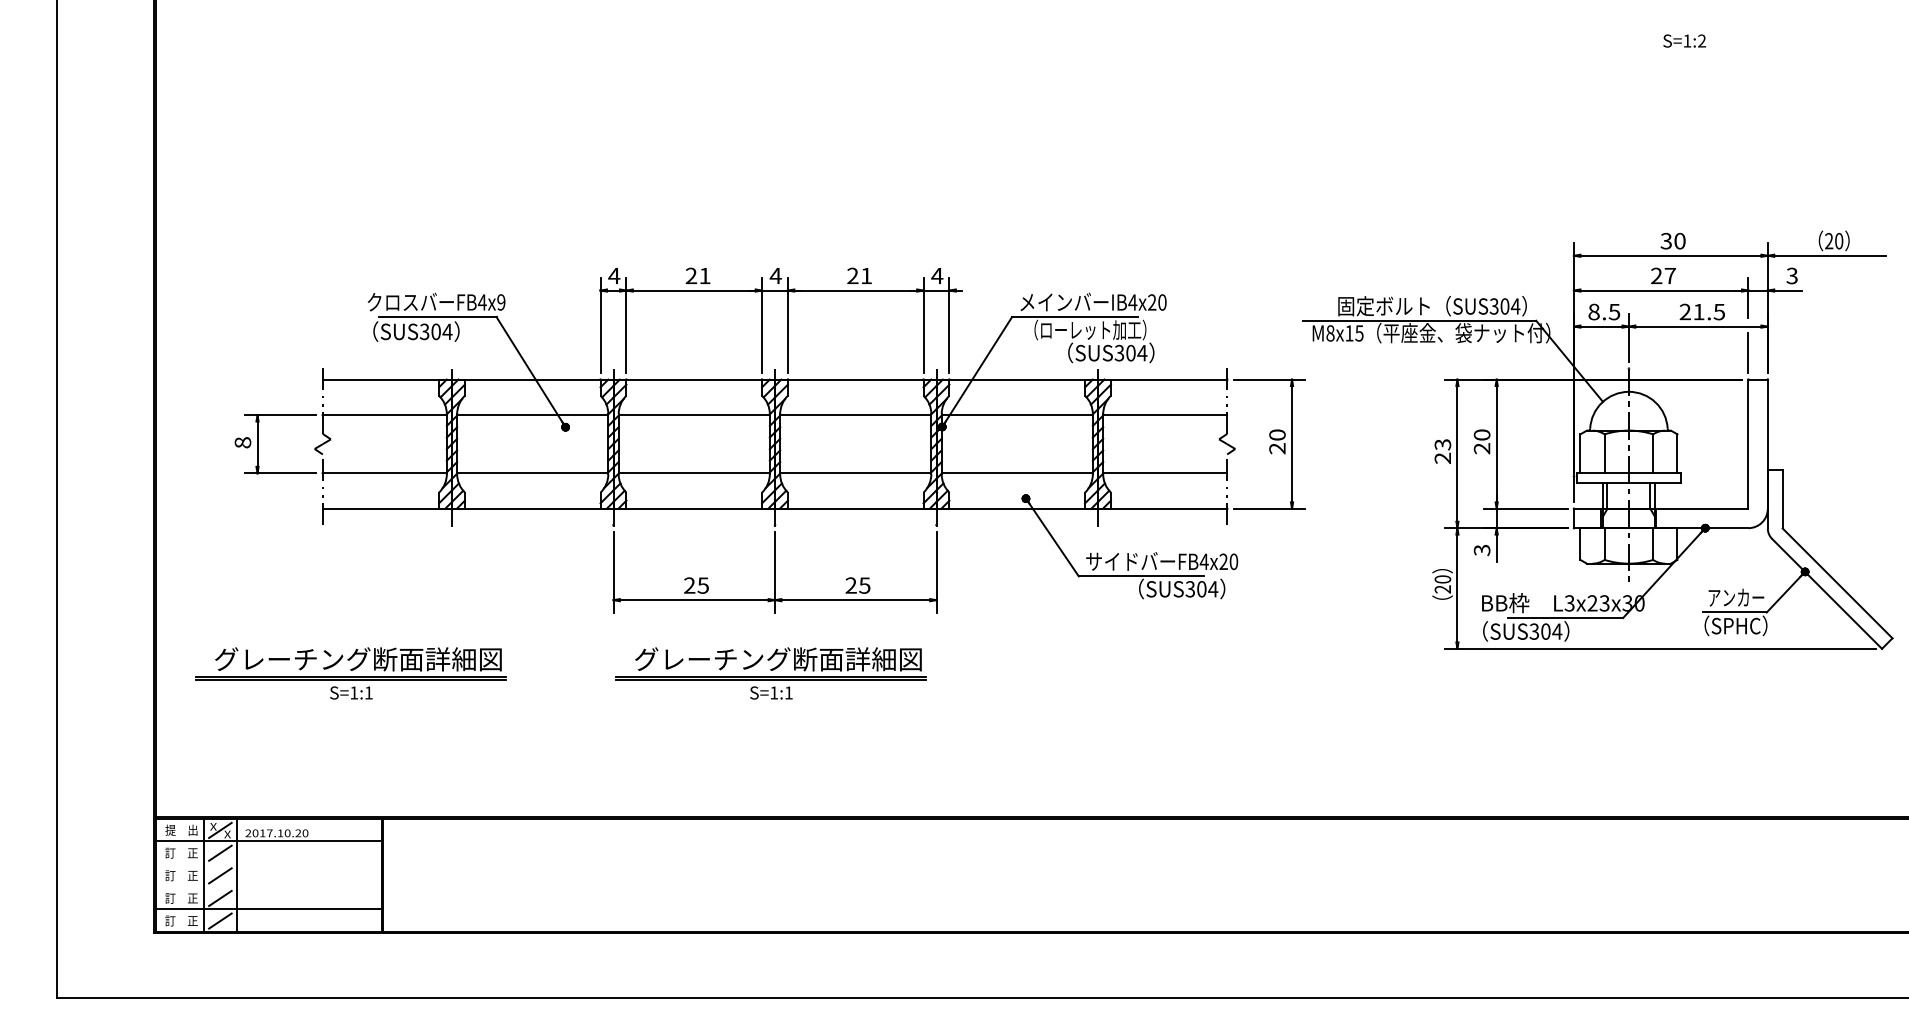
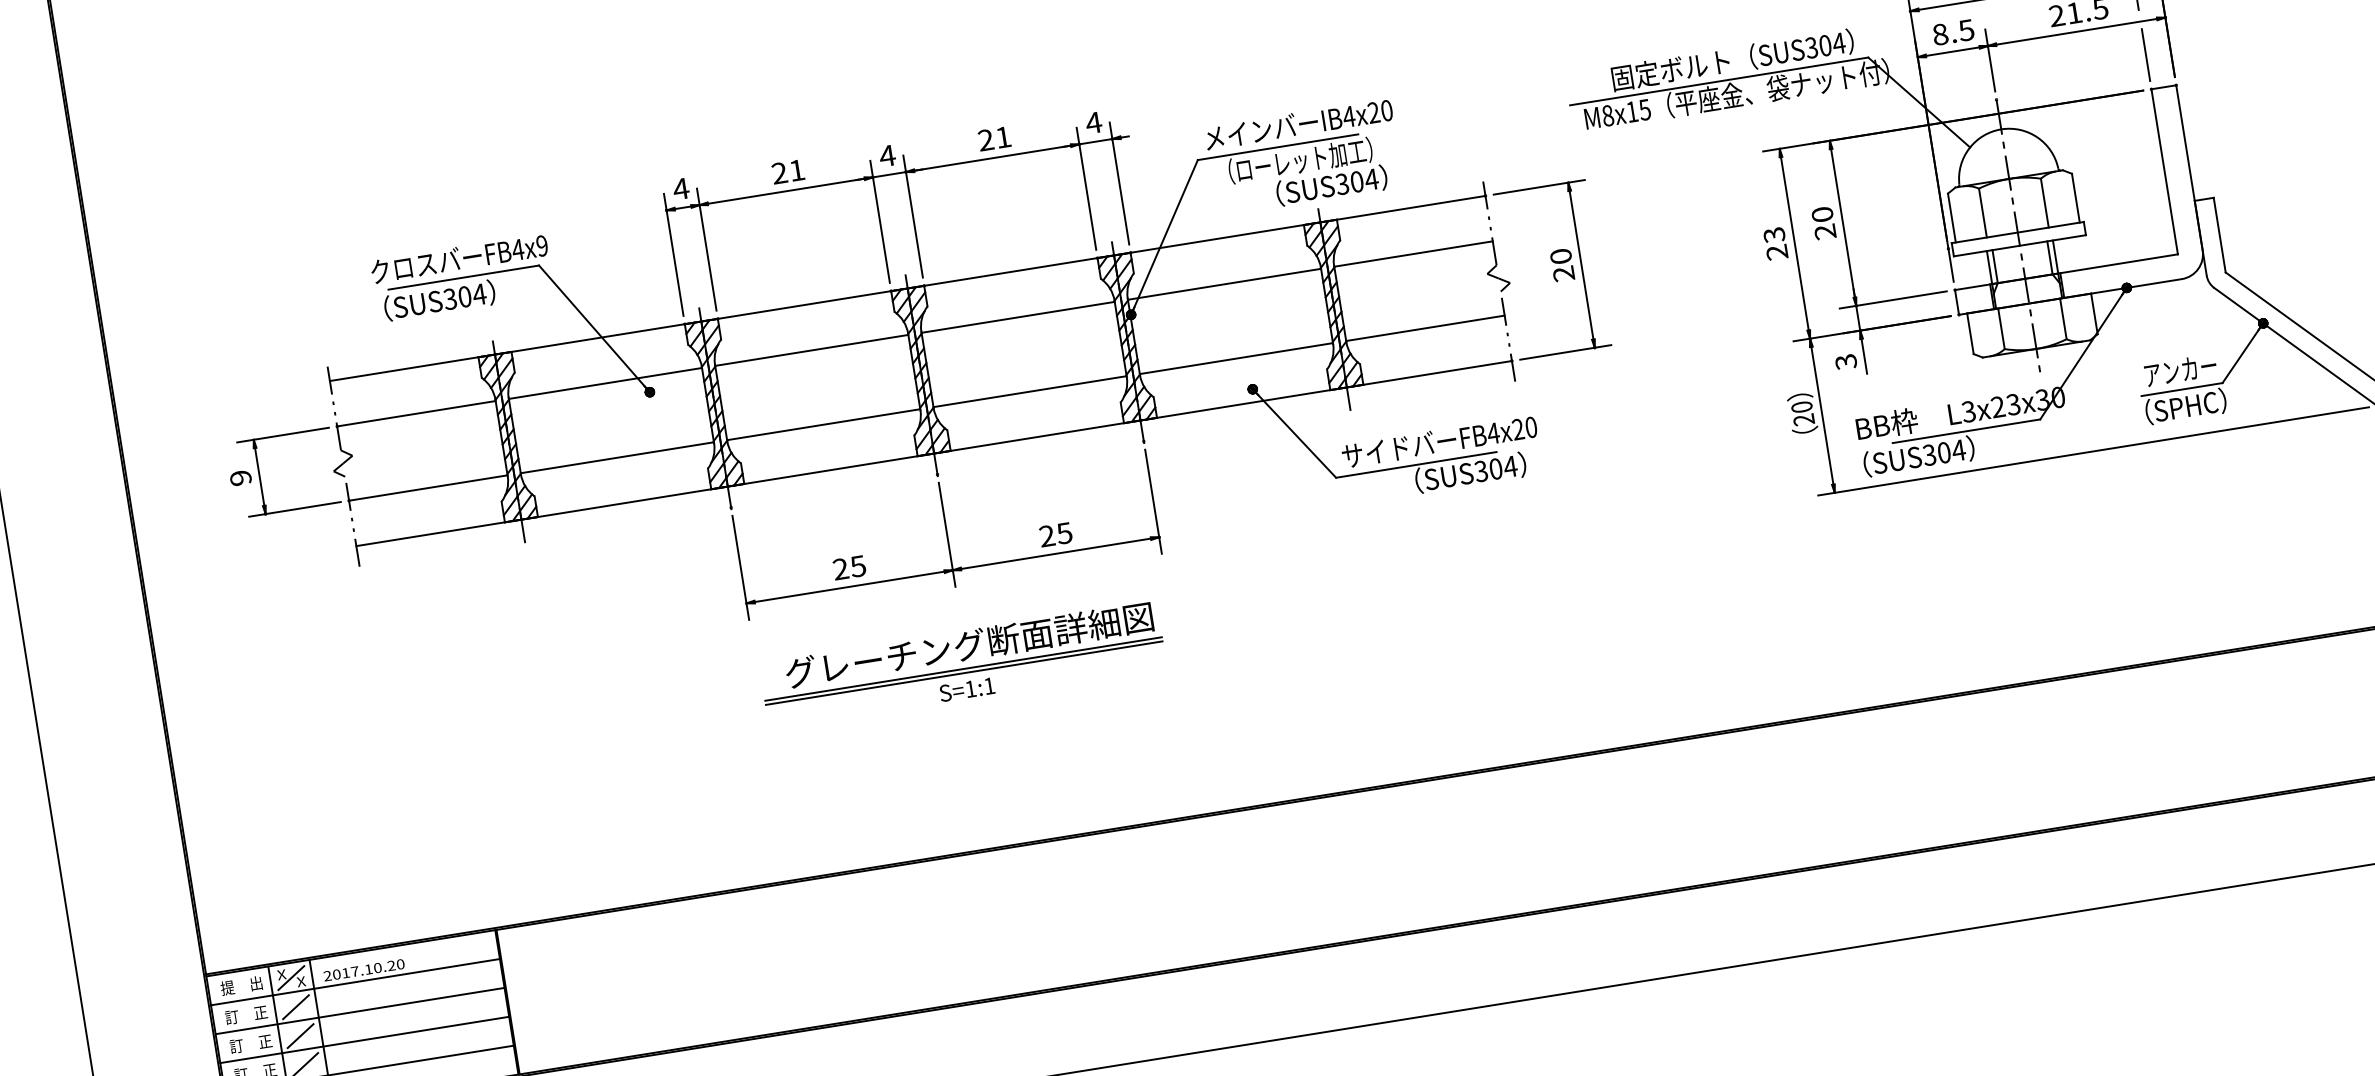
text: (242, 442) -> (240, 477), 8 -> 9
part: (350, 673) -> (425, 750), removed
line: (268, 864) -> (359, 1011), added
line: (268, 886) -> (364, 1039), added

